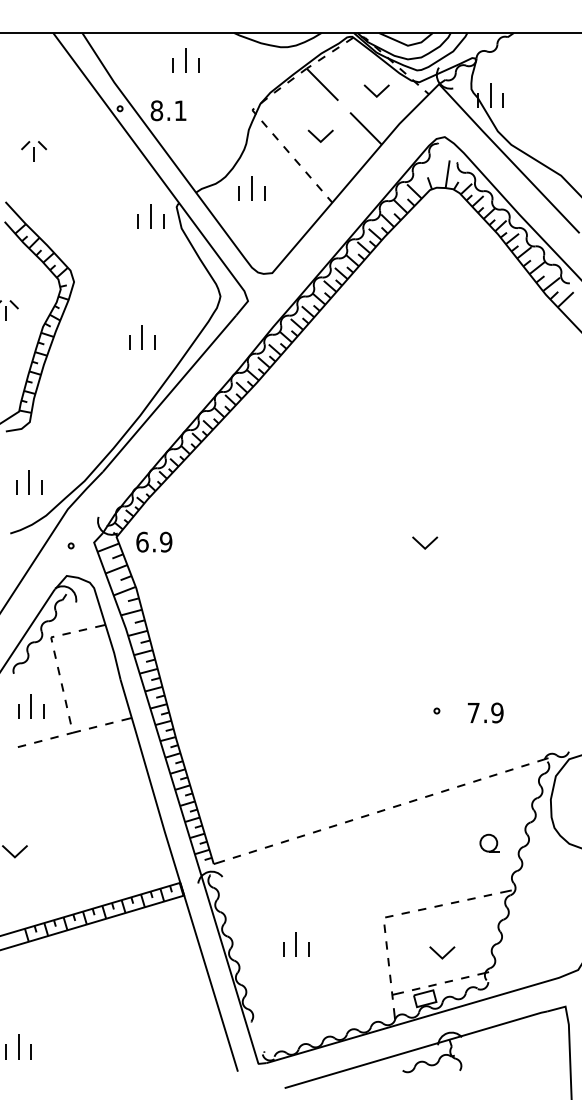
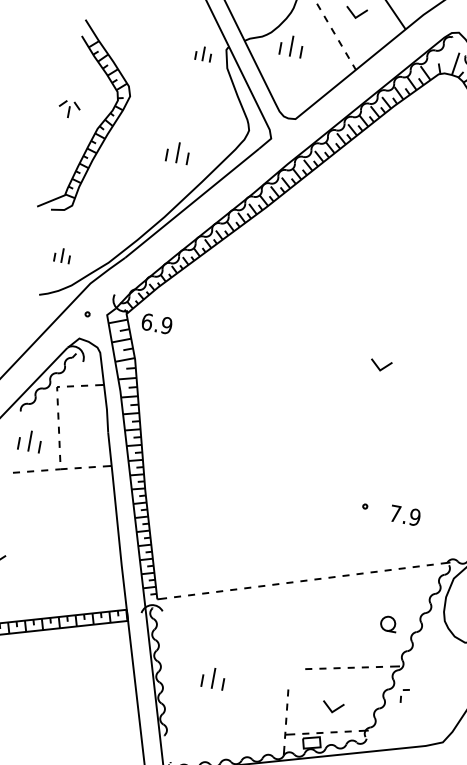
part: (150, 216) -> (203, 53), size x0.7
part: (29, 482) -> (62, 255), size x0.7
part: (388, 923) -> (404, 695), moved

